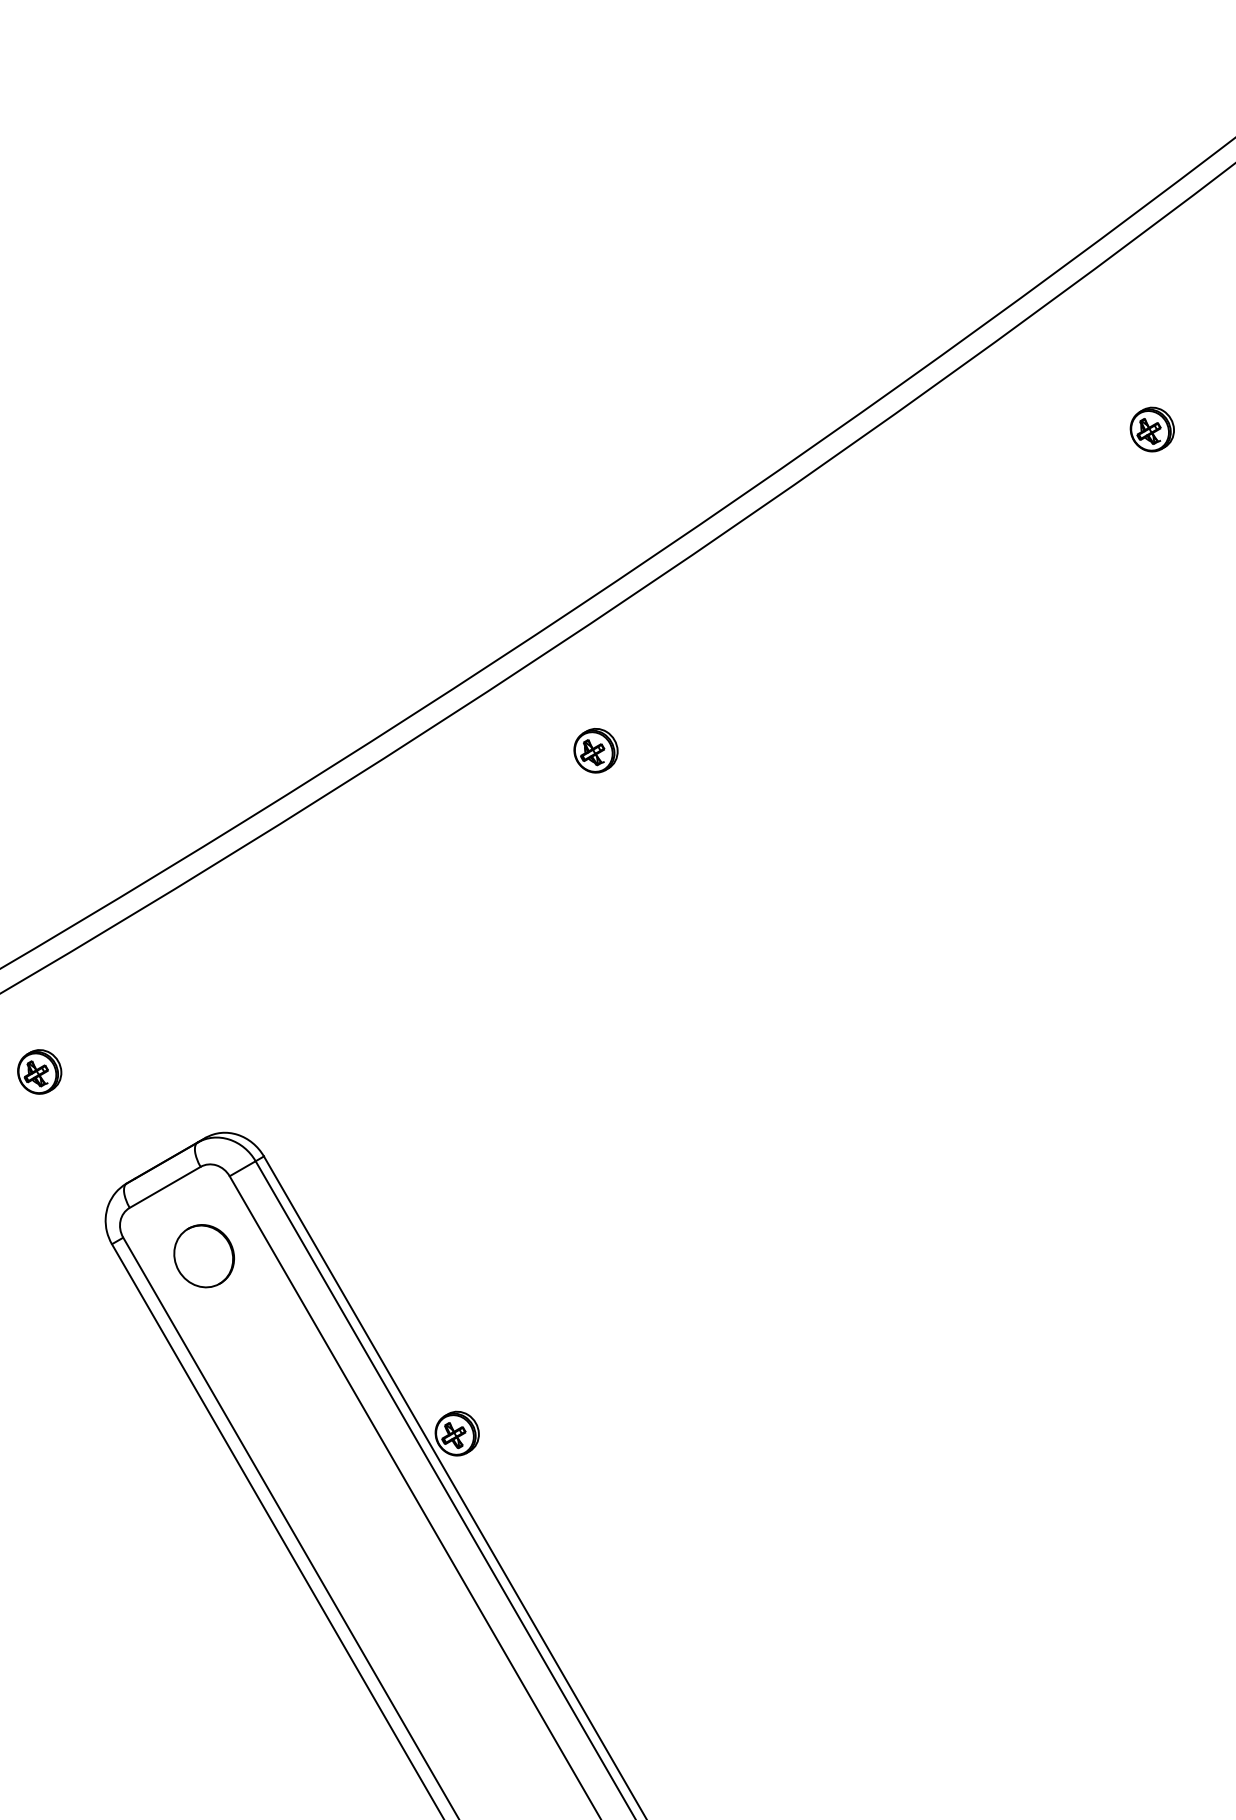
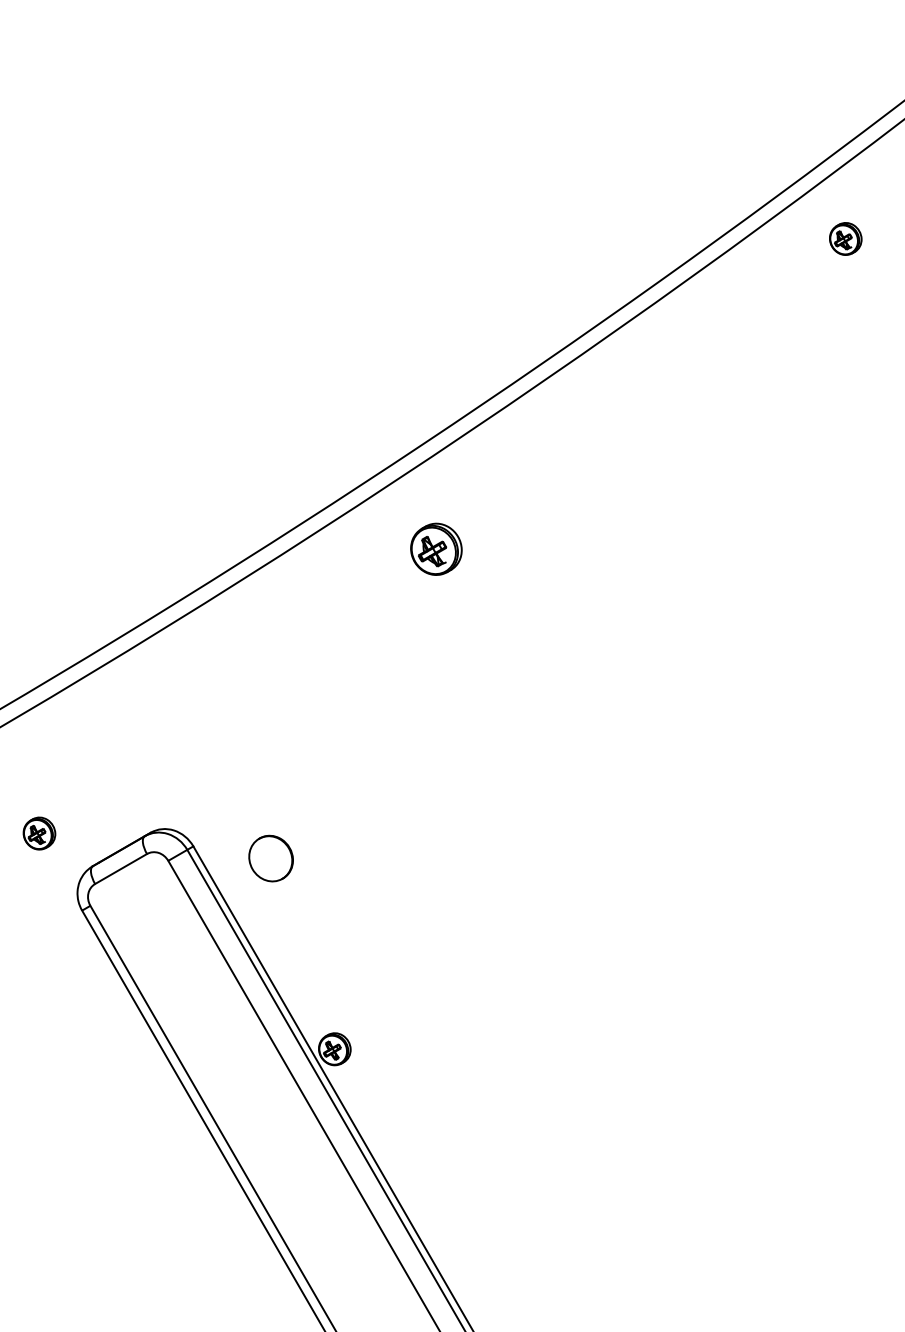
part: (1151, 429) -> (845, 238), moved
part: (595, 750) -> (436, 549), size x1.6
part: (39, 1071) -> (39, 833), moved
part: (203, 1256) -> (270, 858), moved

